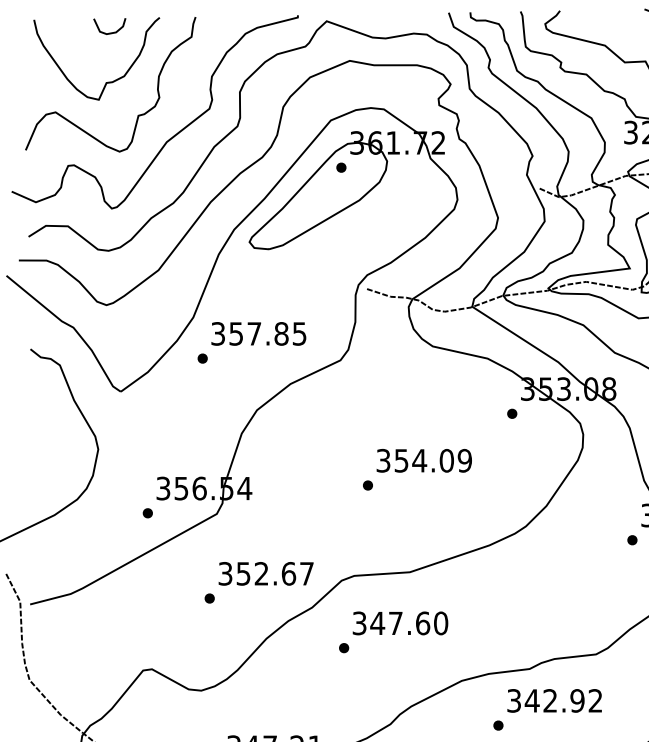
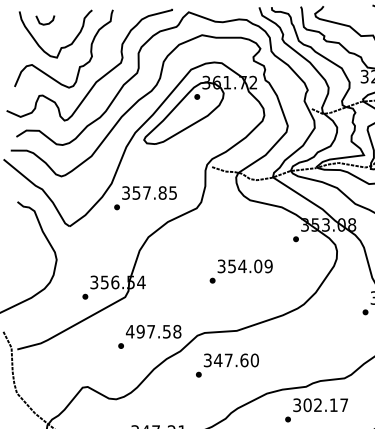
curve: (110, 31) -> (45, 23), moved
text: (265, 573) -> (153, 331), 352.67 -> 497.58
text: (563, 701) -> (325, 405), 342.92 -> 302.17

